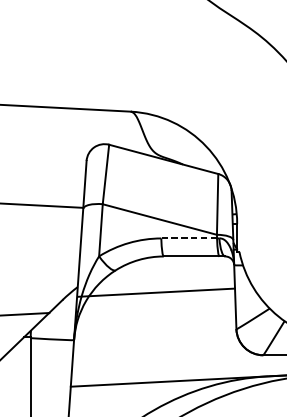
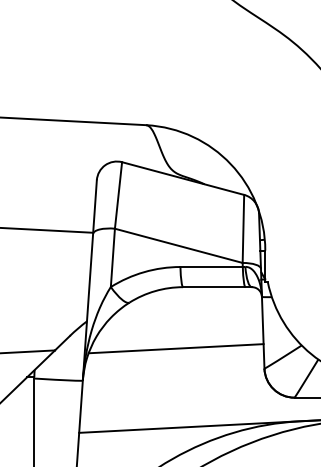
line: (189, 237) -> (211, 266), dashed -> solid
line: (156, 292) -> (175, 348), moved

